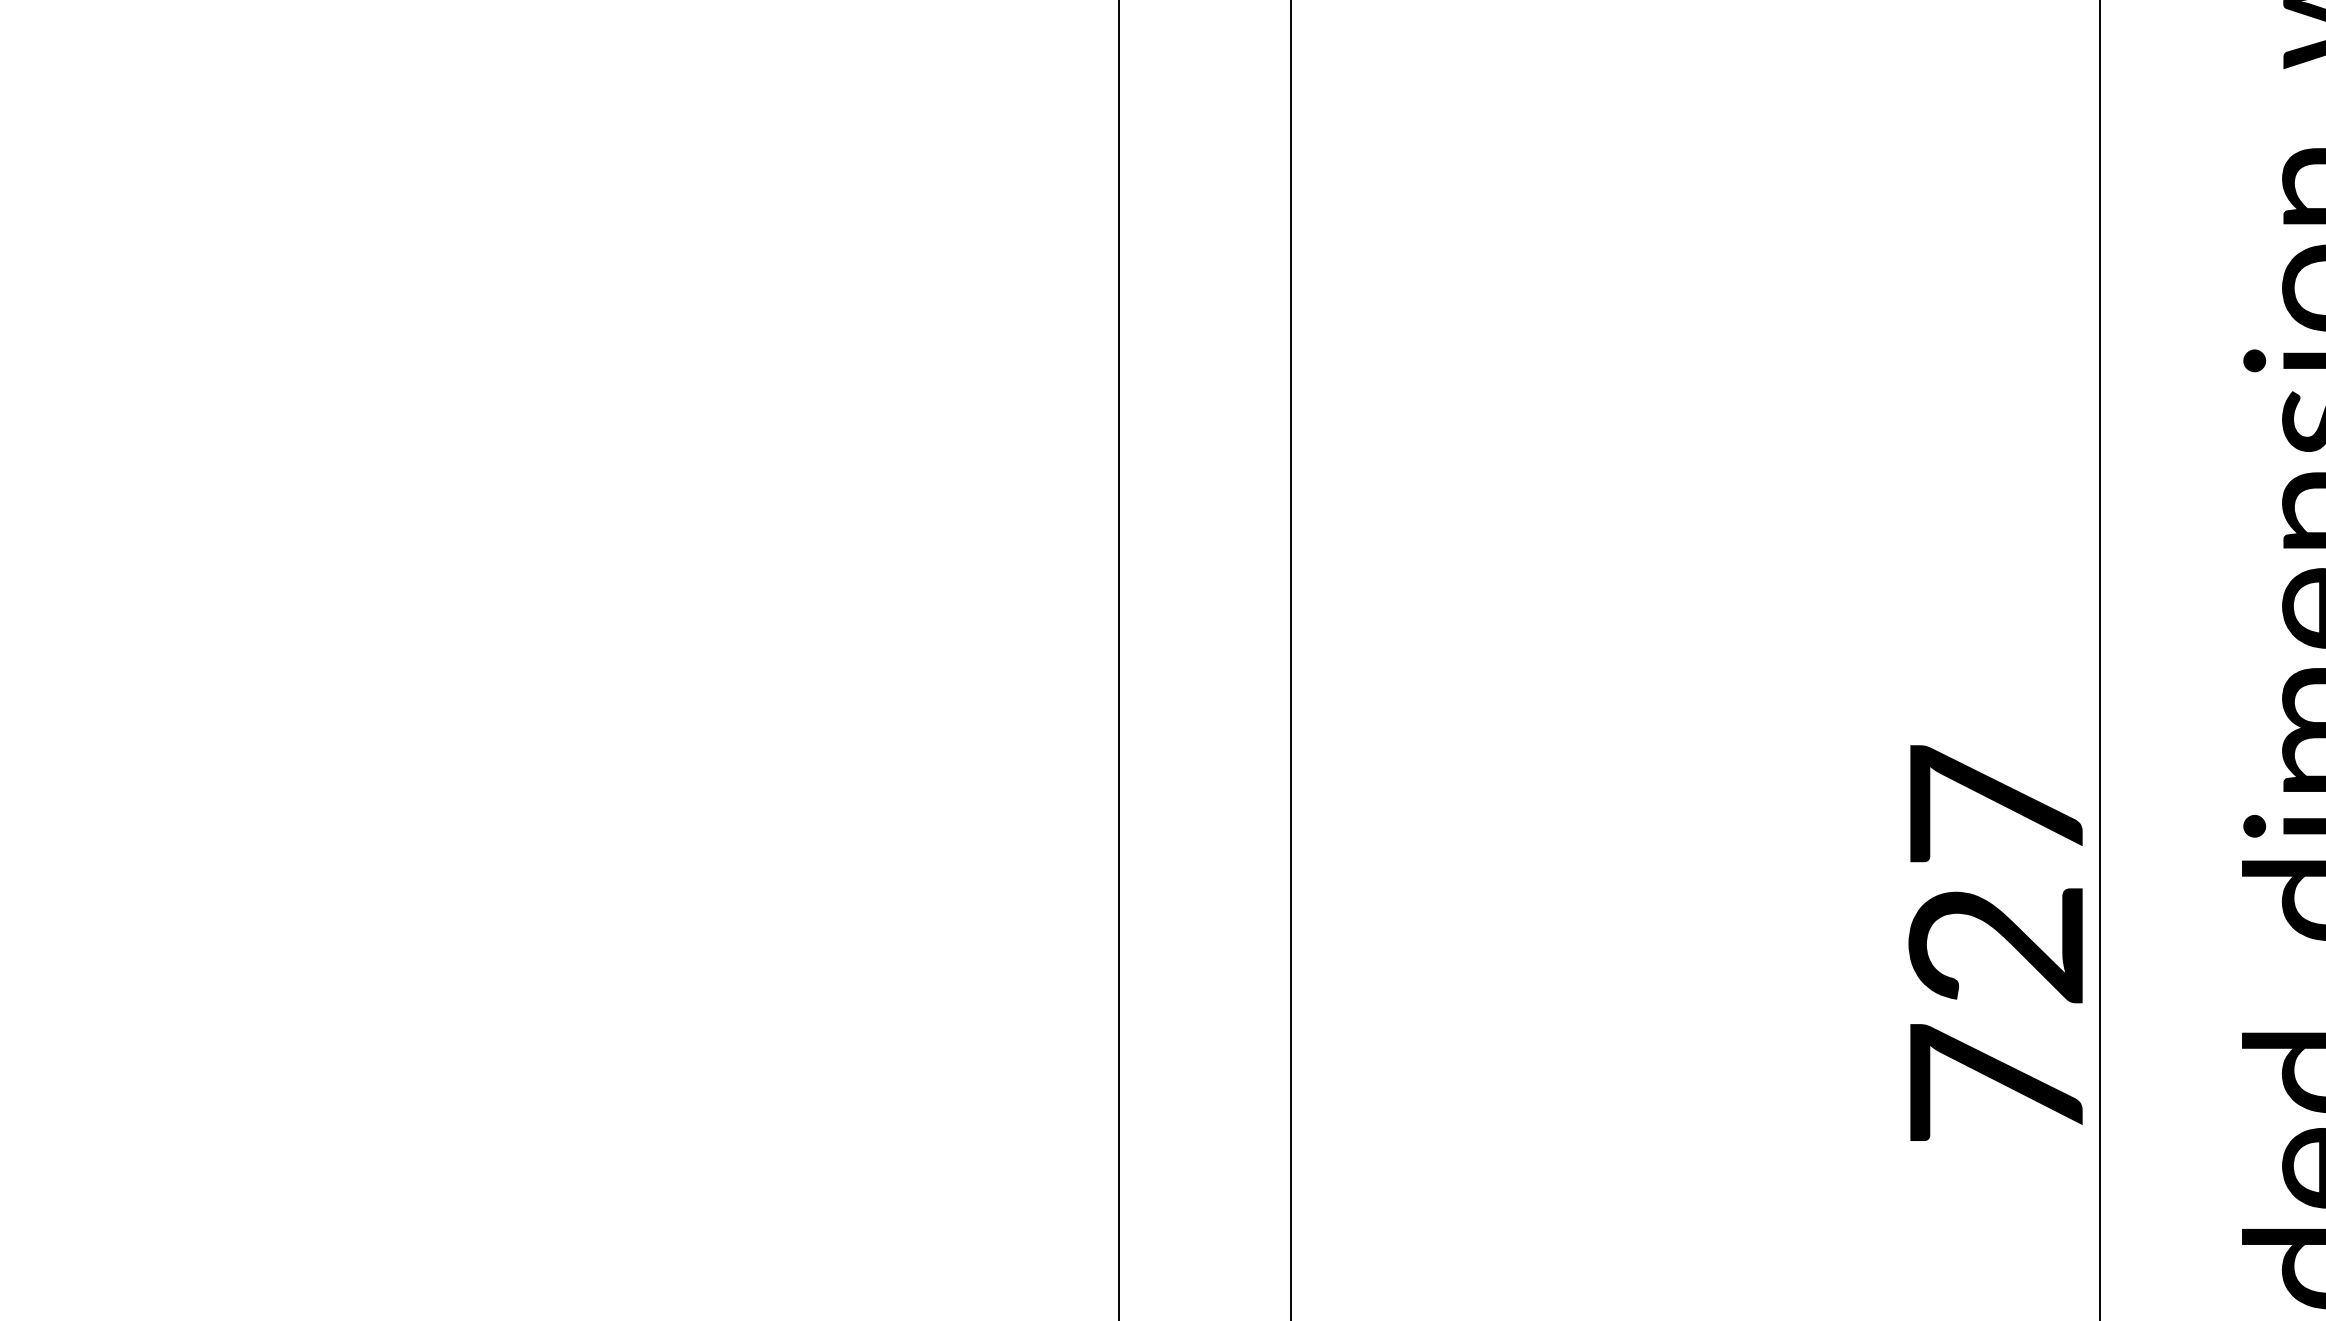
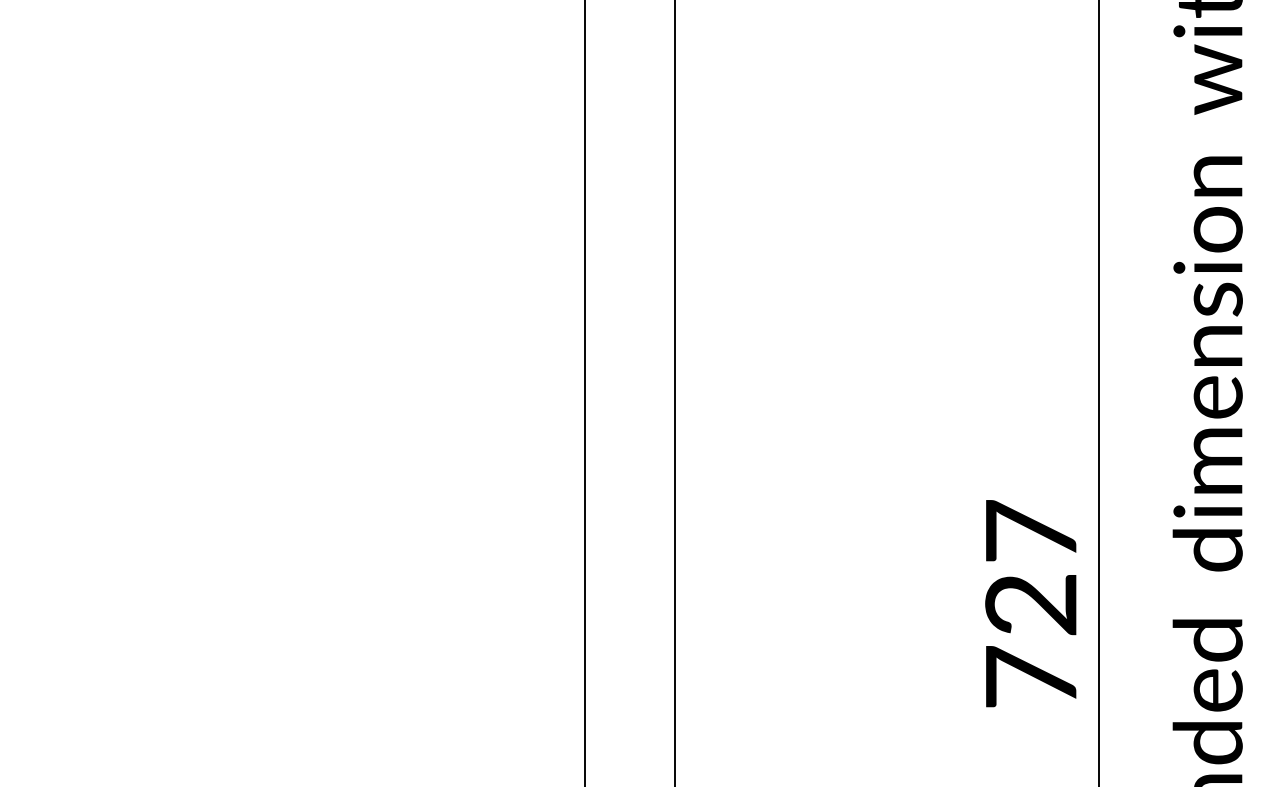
text: (1995, 942) -> (1030, 603), moved

